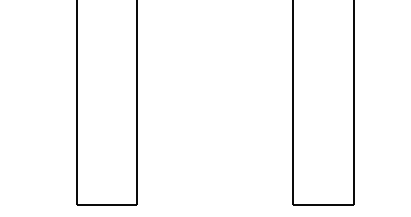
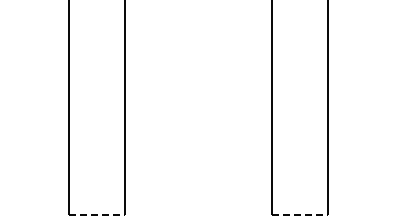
line: (107, 205) -> (97, 215), solid -> dashed
line: (323, 205) -> (300, 215), solid -> dashed

